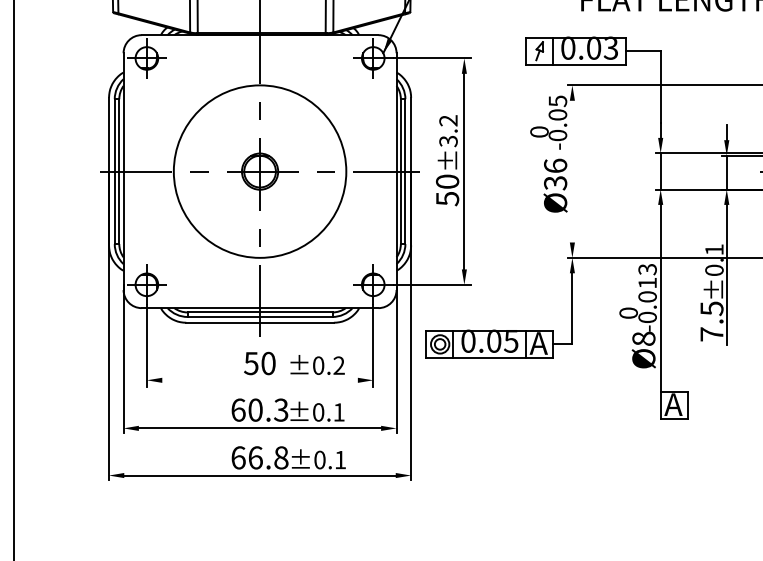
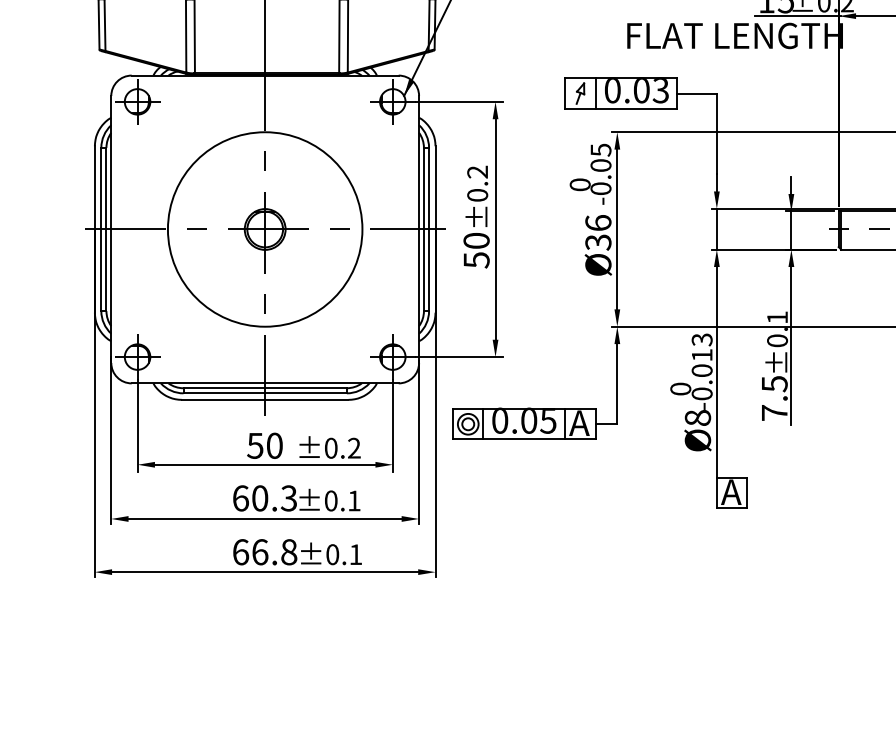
text: (448, 141) -> (477, 195), ±3.2 -> ±0.2
line: (572, 171) -> (617, 229), added
line: (259, 380) -> (264, 464), added

